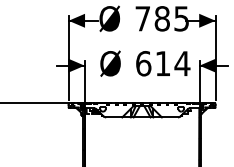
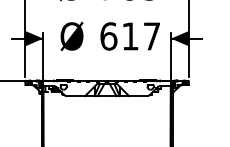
text: (182, 63) -> (152, 36), 614 -> 617

